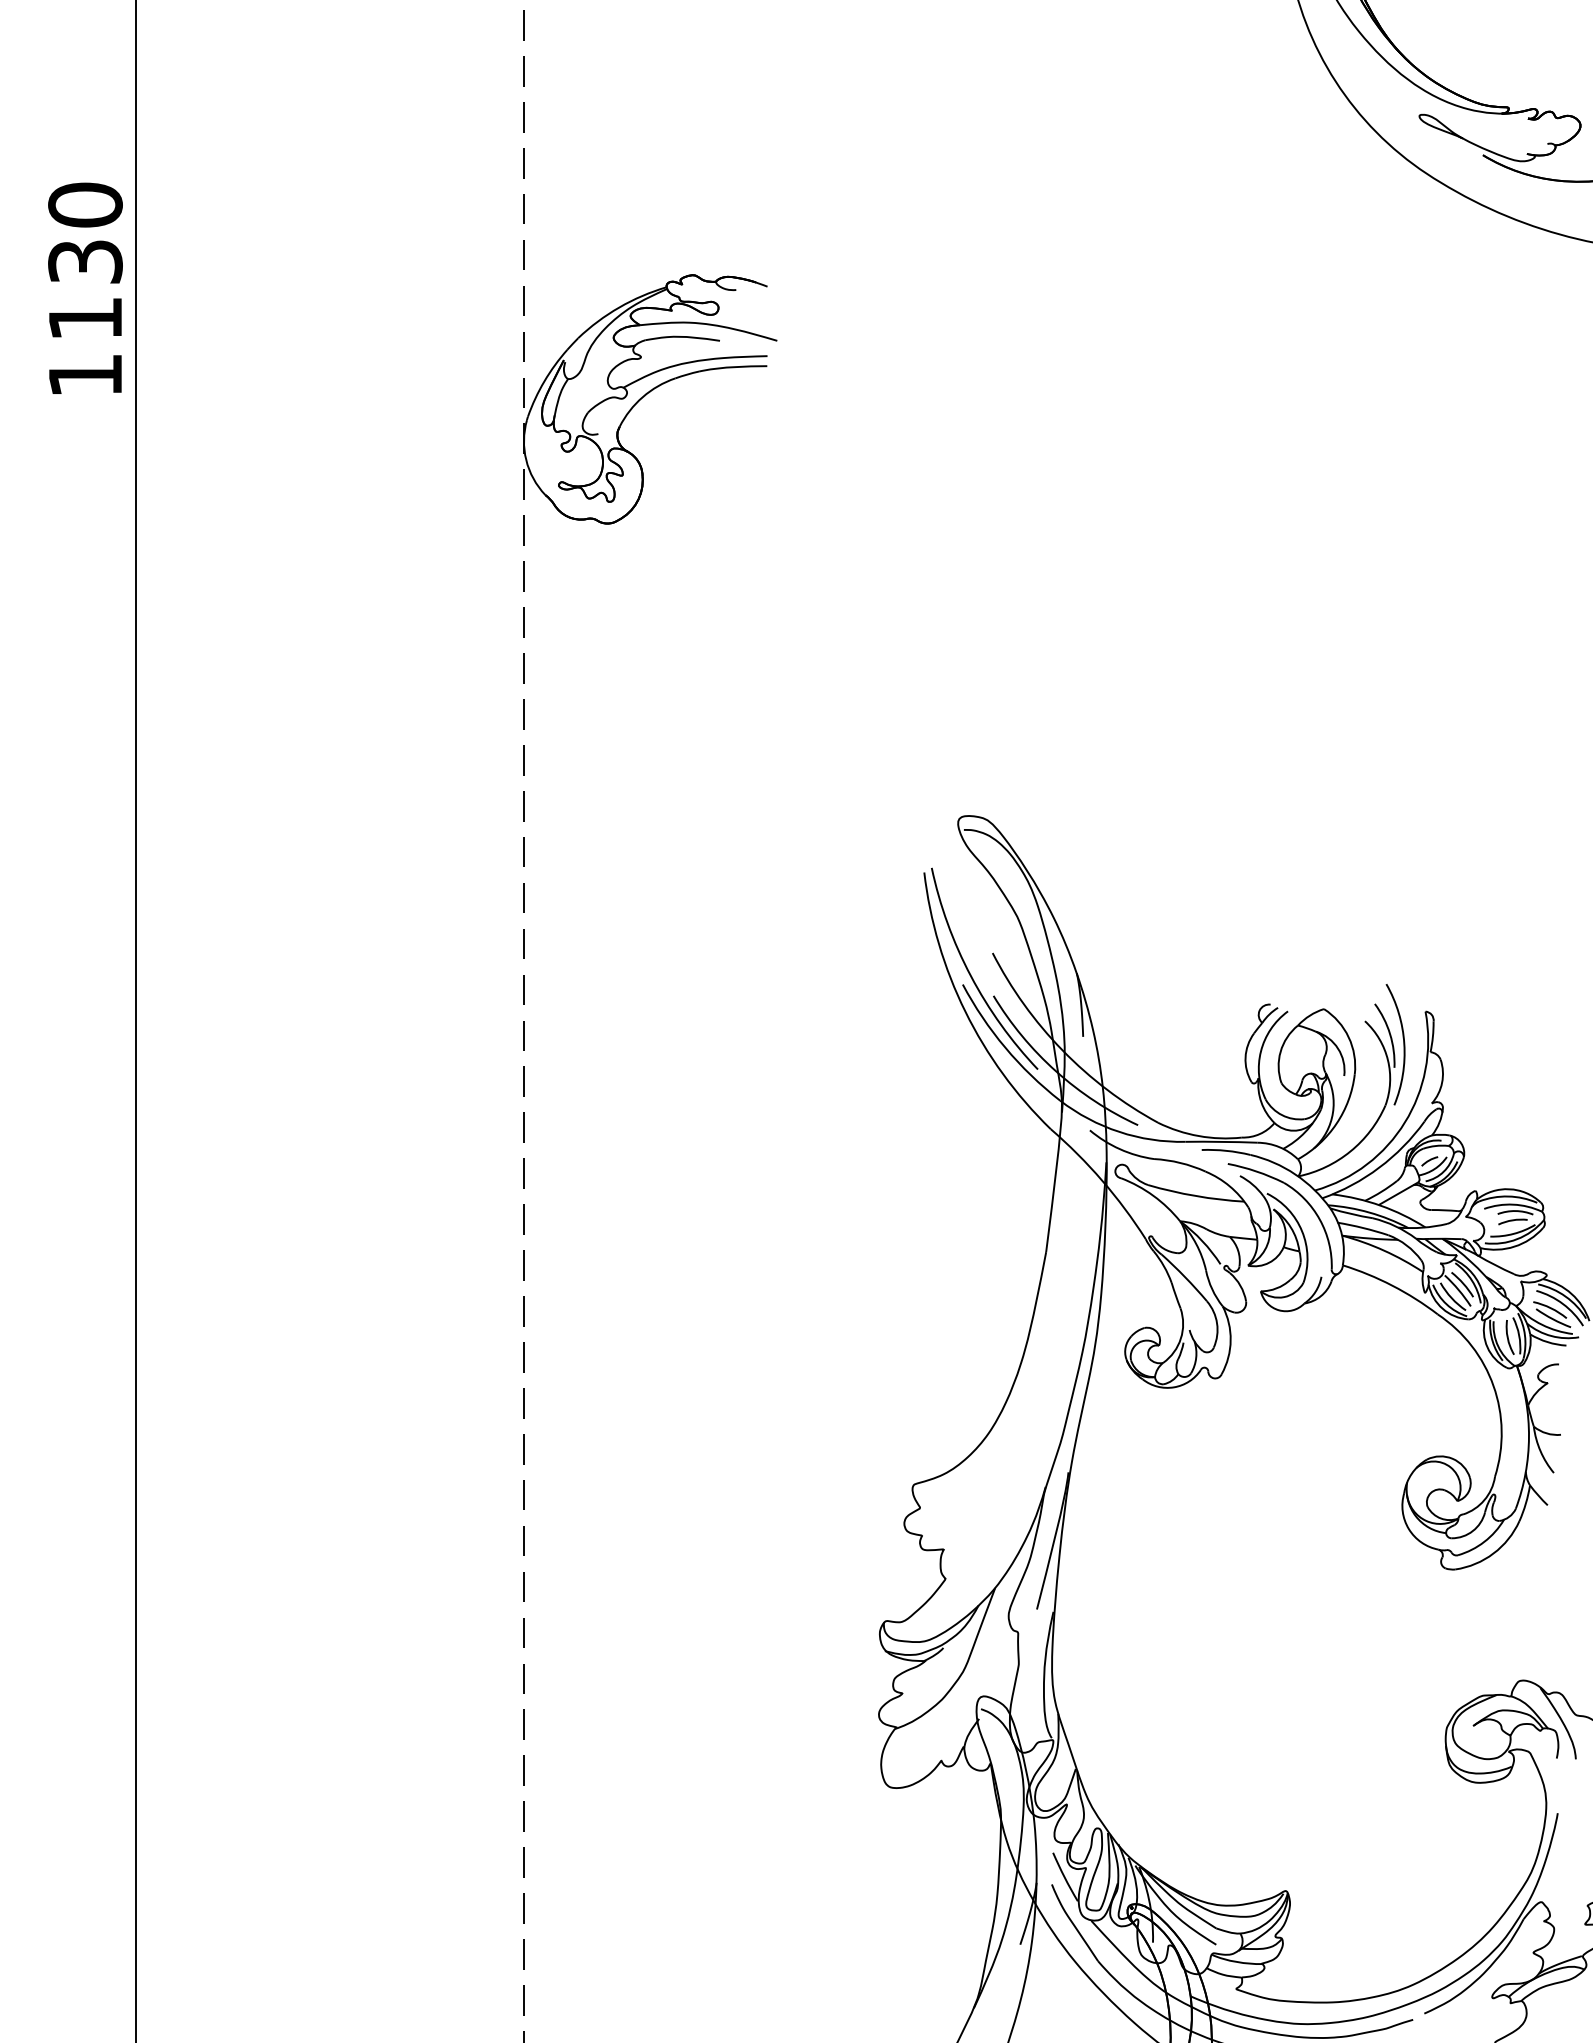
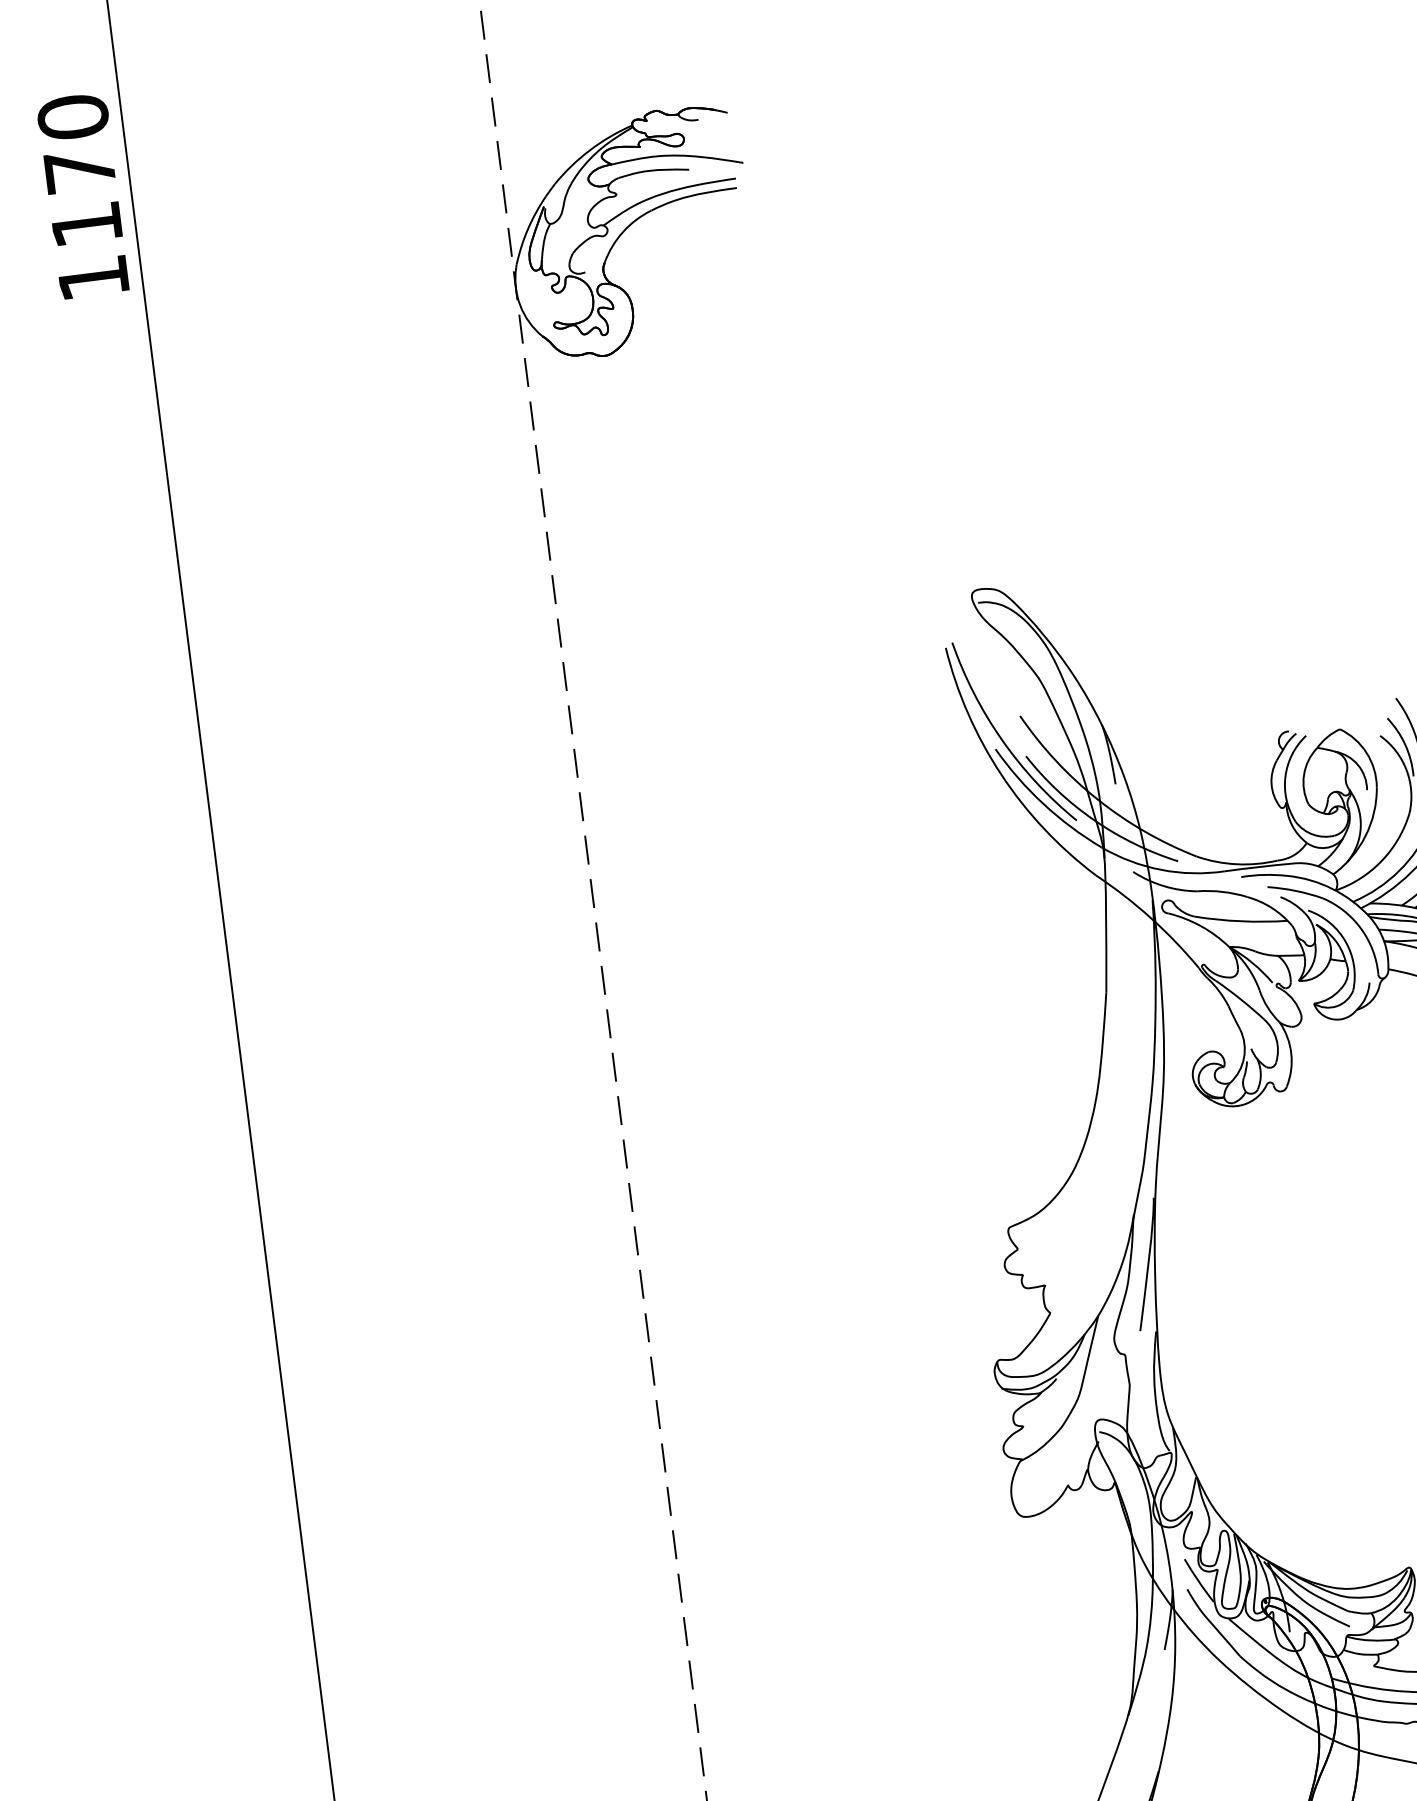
text: (85, 261) -> (79, 170), 1130 -> 1170

